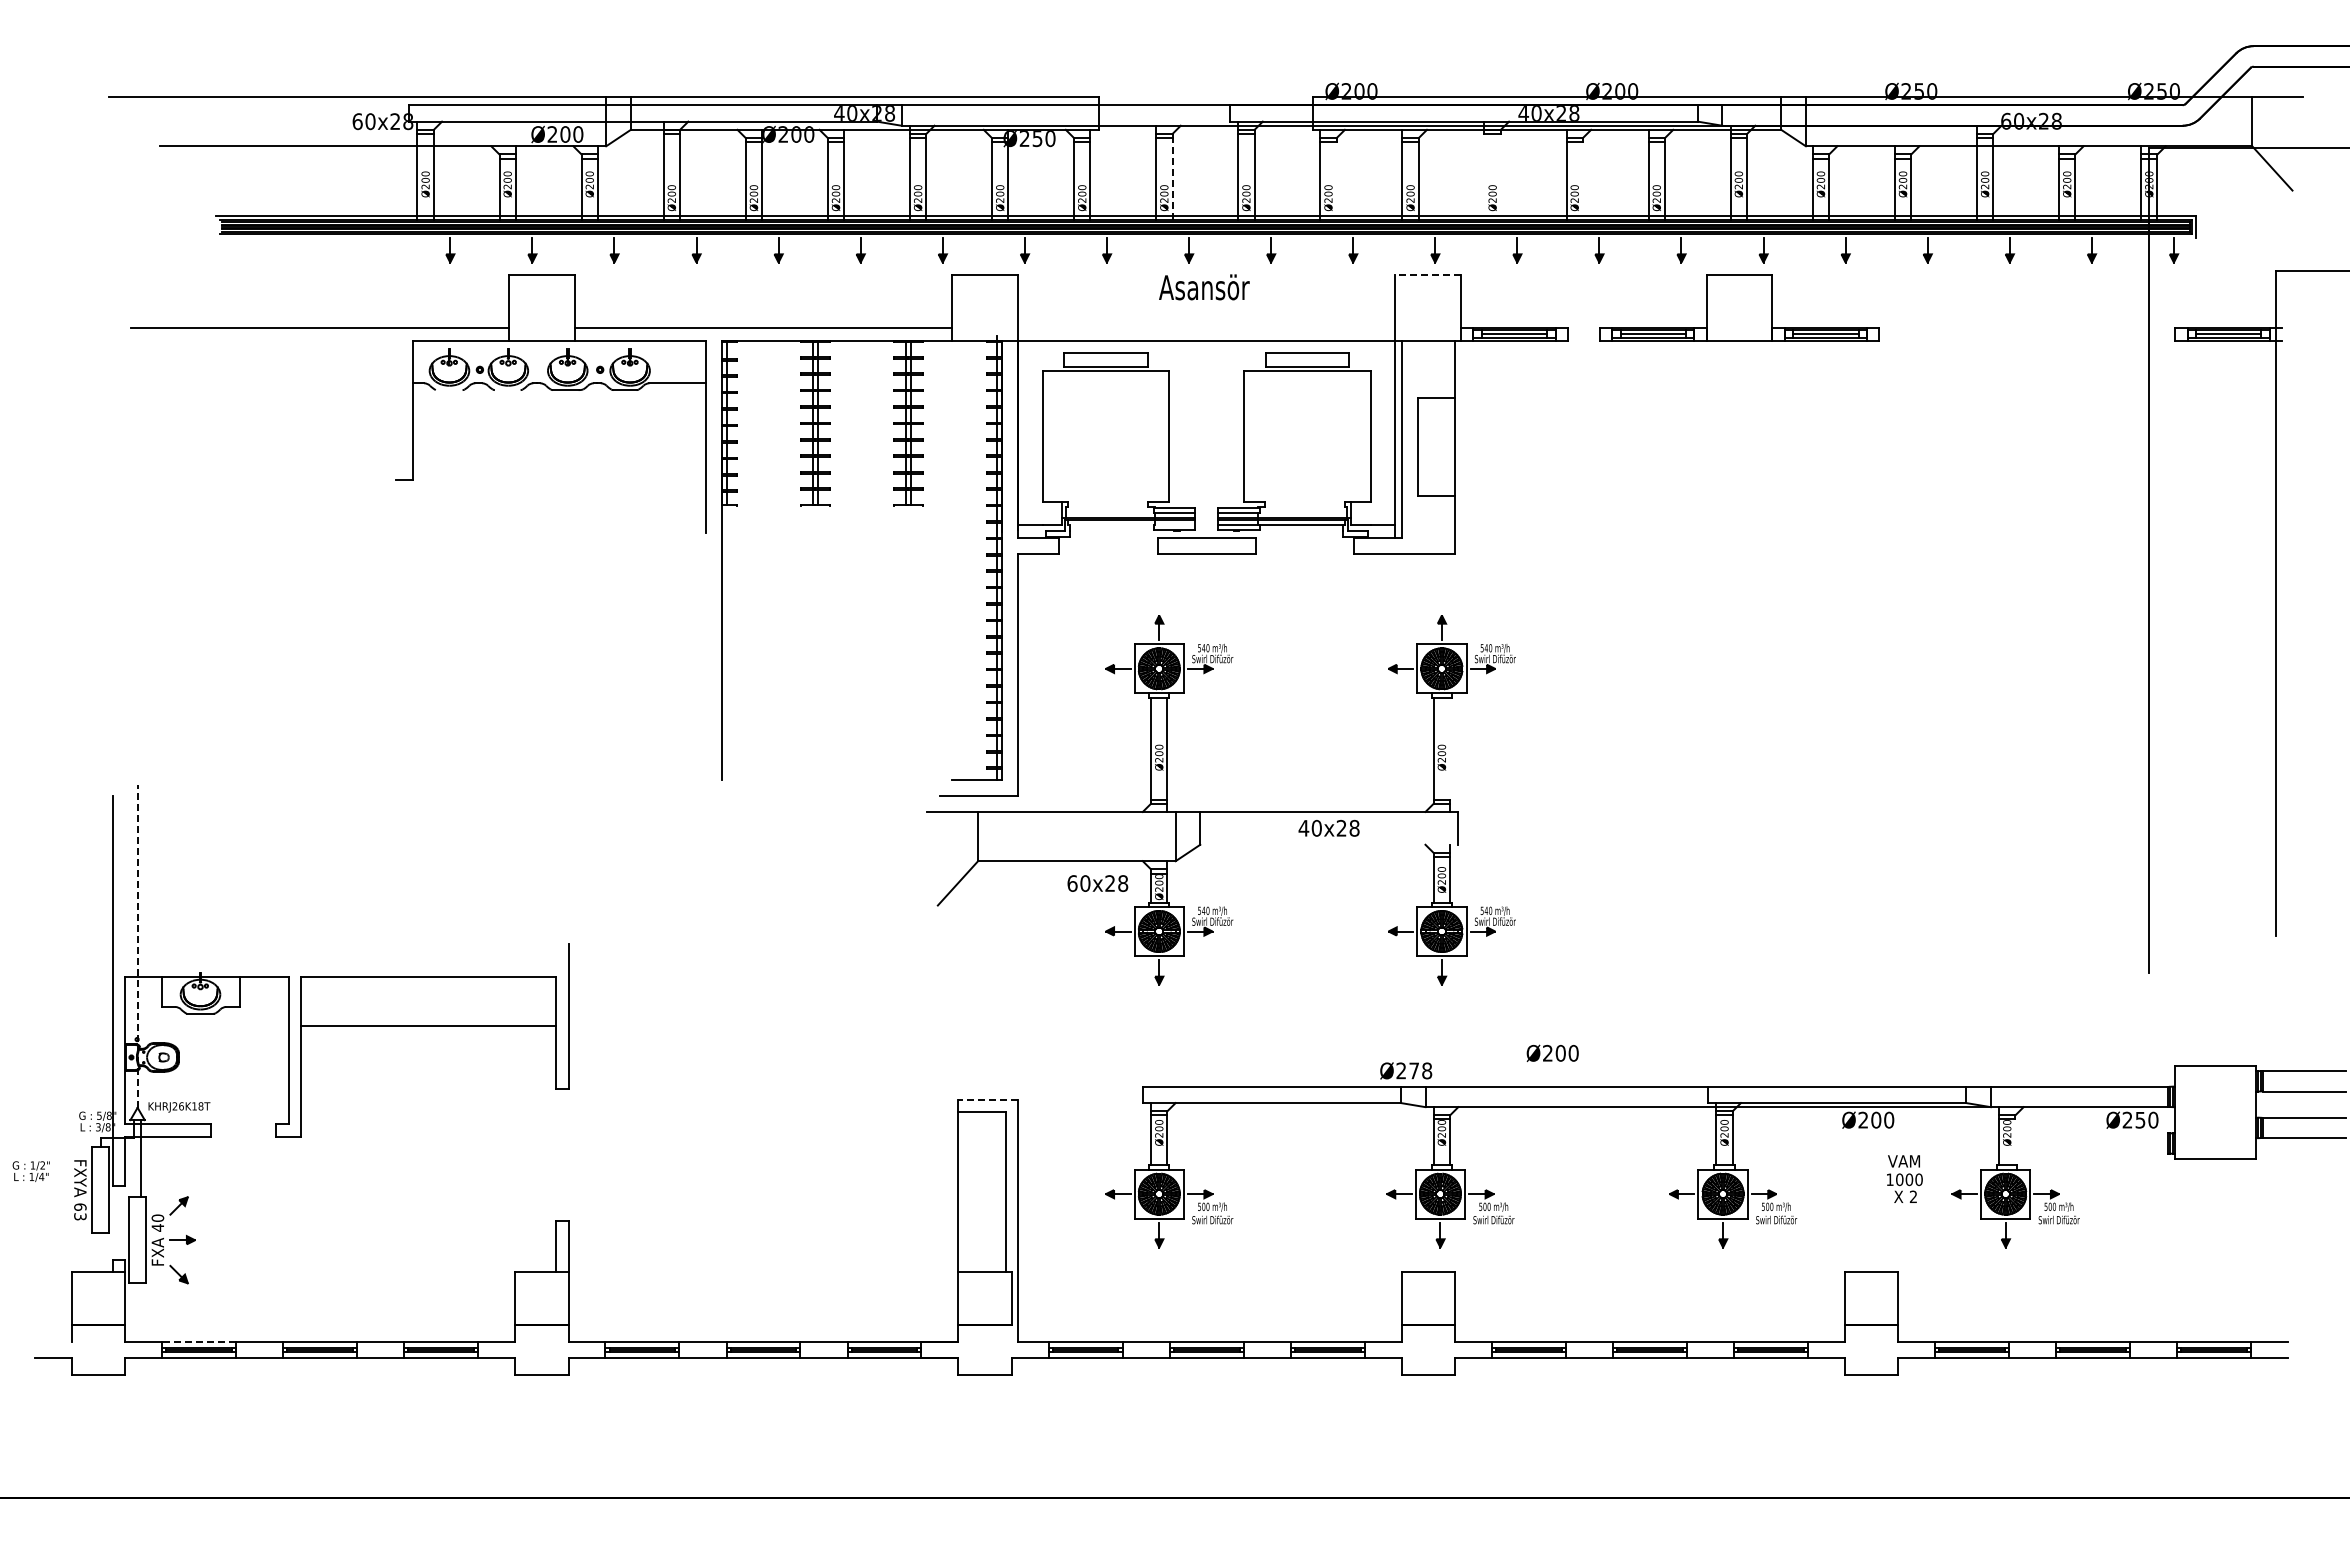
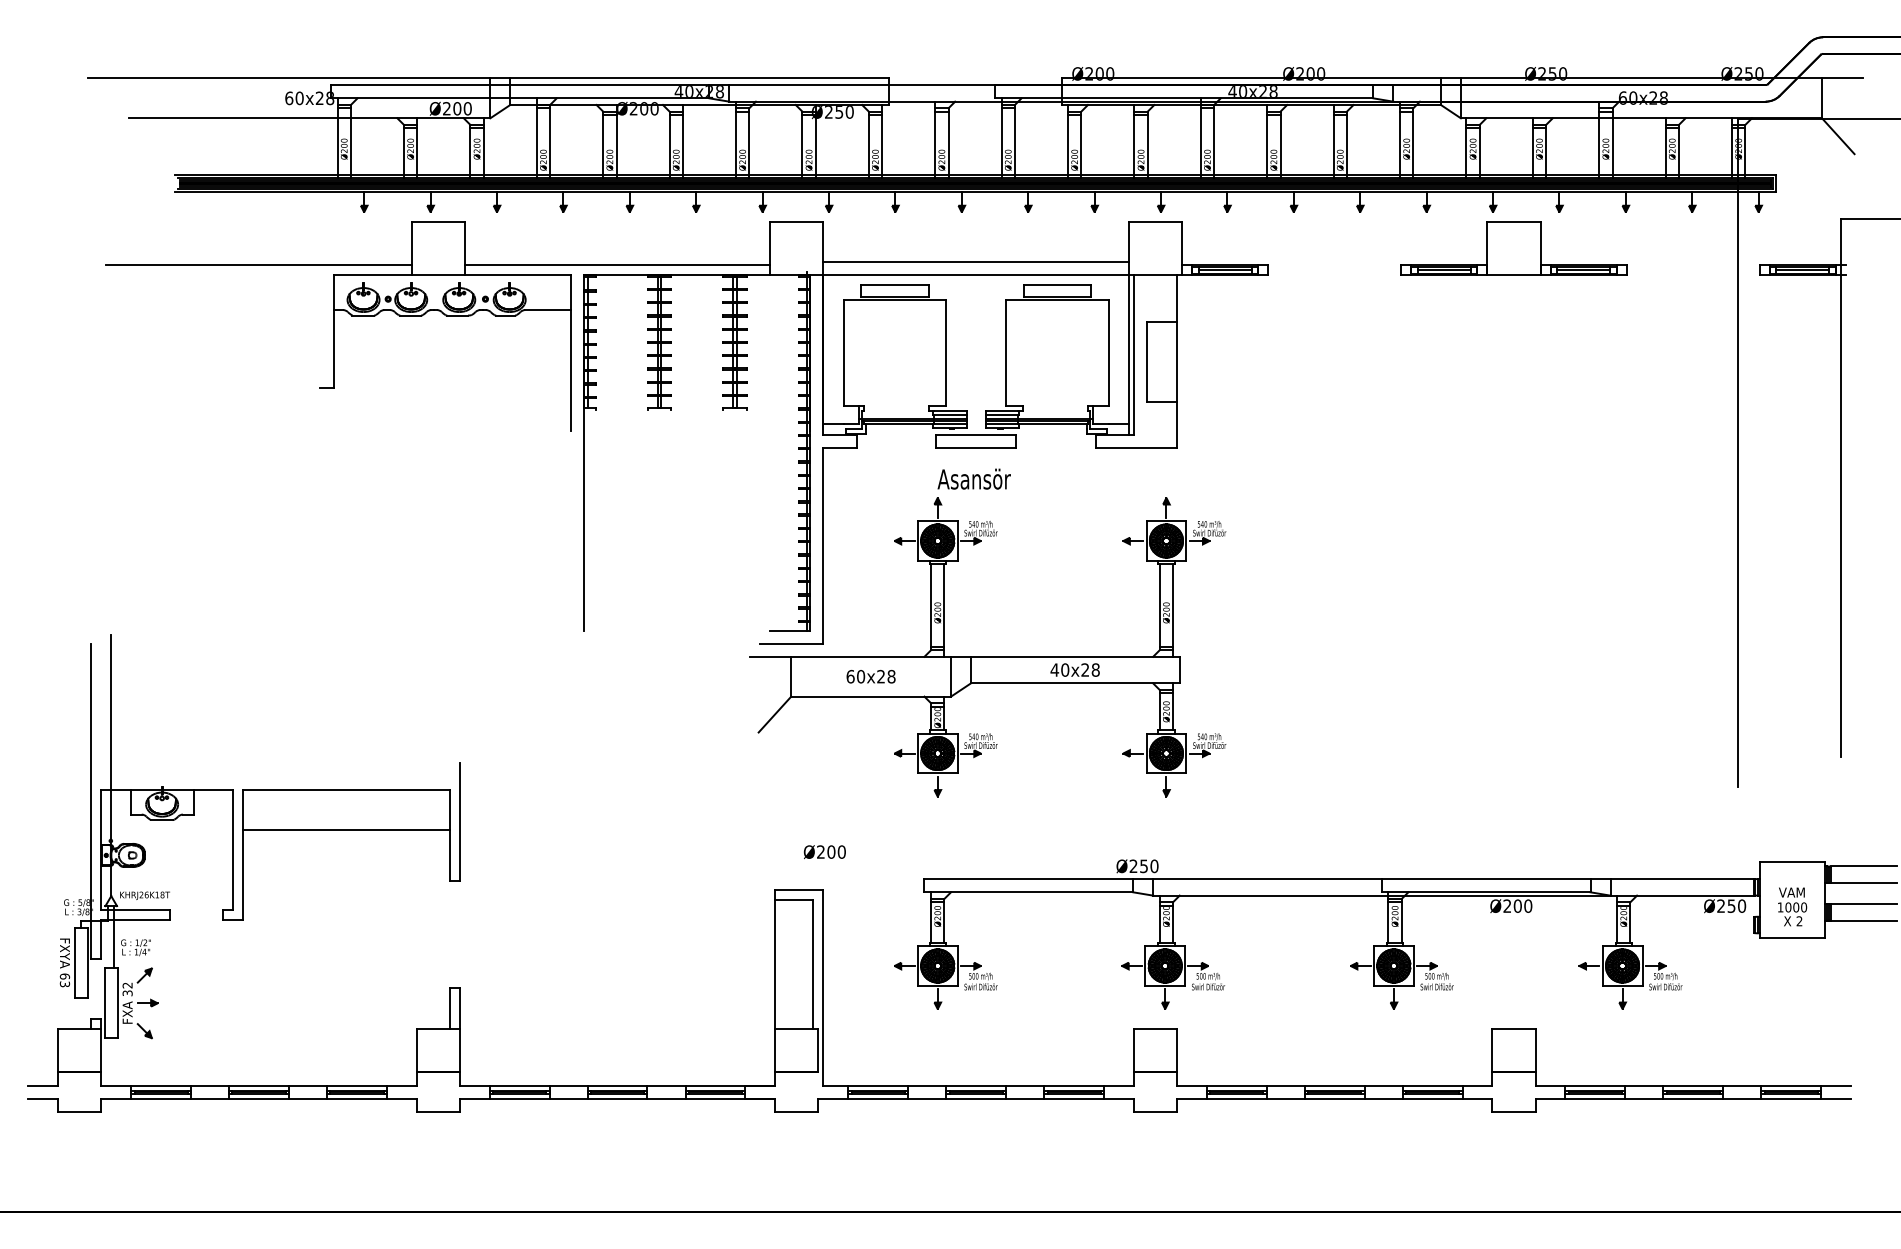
line: (1484, 176) -> (1200, 142), added
line: (1500, 176) -> (1213, 142), added
line: (1172, 178) -> (948, 144), dashed -> solid
line: (1336, 181) -> (1081, 146), added
line: (1582, 181) -> (1280, 146), added
line: (1205, 237) -> (975, 192), added
line: (1428, 274) -> (1155, 222), dashed -> solid
text: (1204, 287) -> (974, 479), moved
part: (1739, 307) -> (1513, 248), moved
line: (1206, 324) -> (975, 262), added
line: (448, 390) -> (362, 315), added
line: (507, 390) -> (410, 315), added
line: (1131, 524) -> (915, 424), added
line: (1450, 748) -> (1173, 605), added
line: (1329, 844) -> (1075, 683), added
text: (1097, 883) -> (870, 676), moved
line: (137, 945) -> (111, 764), dashed -> solid
text: (1552, 1052) -> (824, 851), moved
text: (1420, 1070) -> (1149, 865), Ø278 -> Ø250
line: (988, 1099) -> (799, 889), dashed -> solid
line: (2015, 1142) -> (1630, 924), added
text: (30, 1171) -> (135, 947), moved
text: (1904, 1178) -> (1792, 906), moved
text: (157, 1222) -> (127, 988), 40 -> 32
line: (53, 1341) -> (43, 1085), added
line: (199, 1341) -> (161, 1085), dashed -> solid

